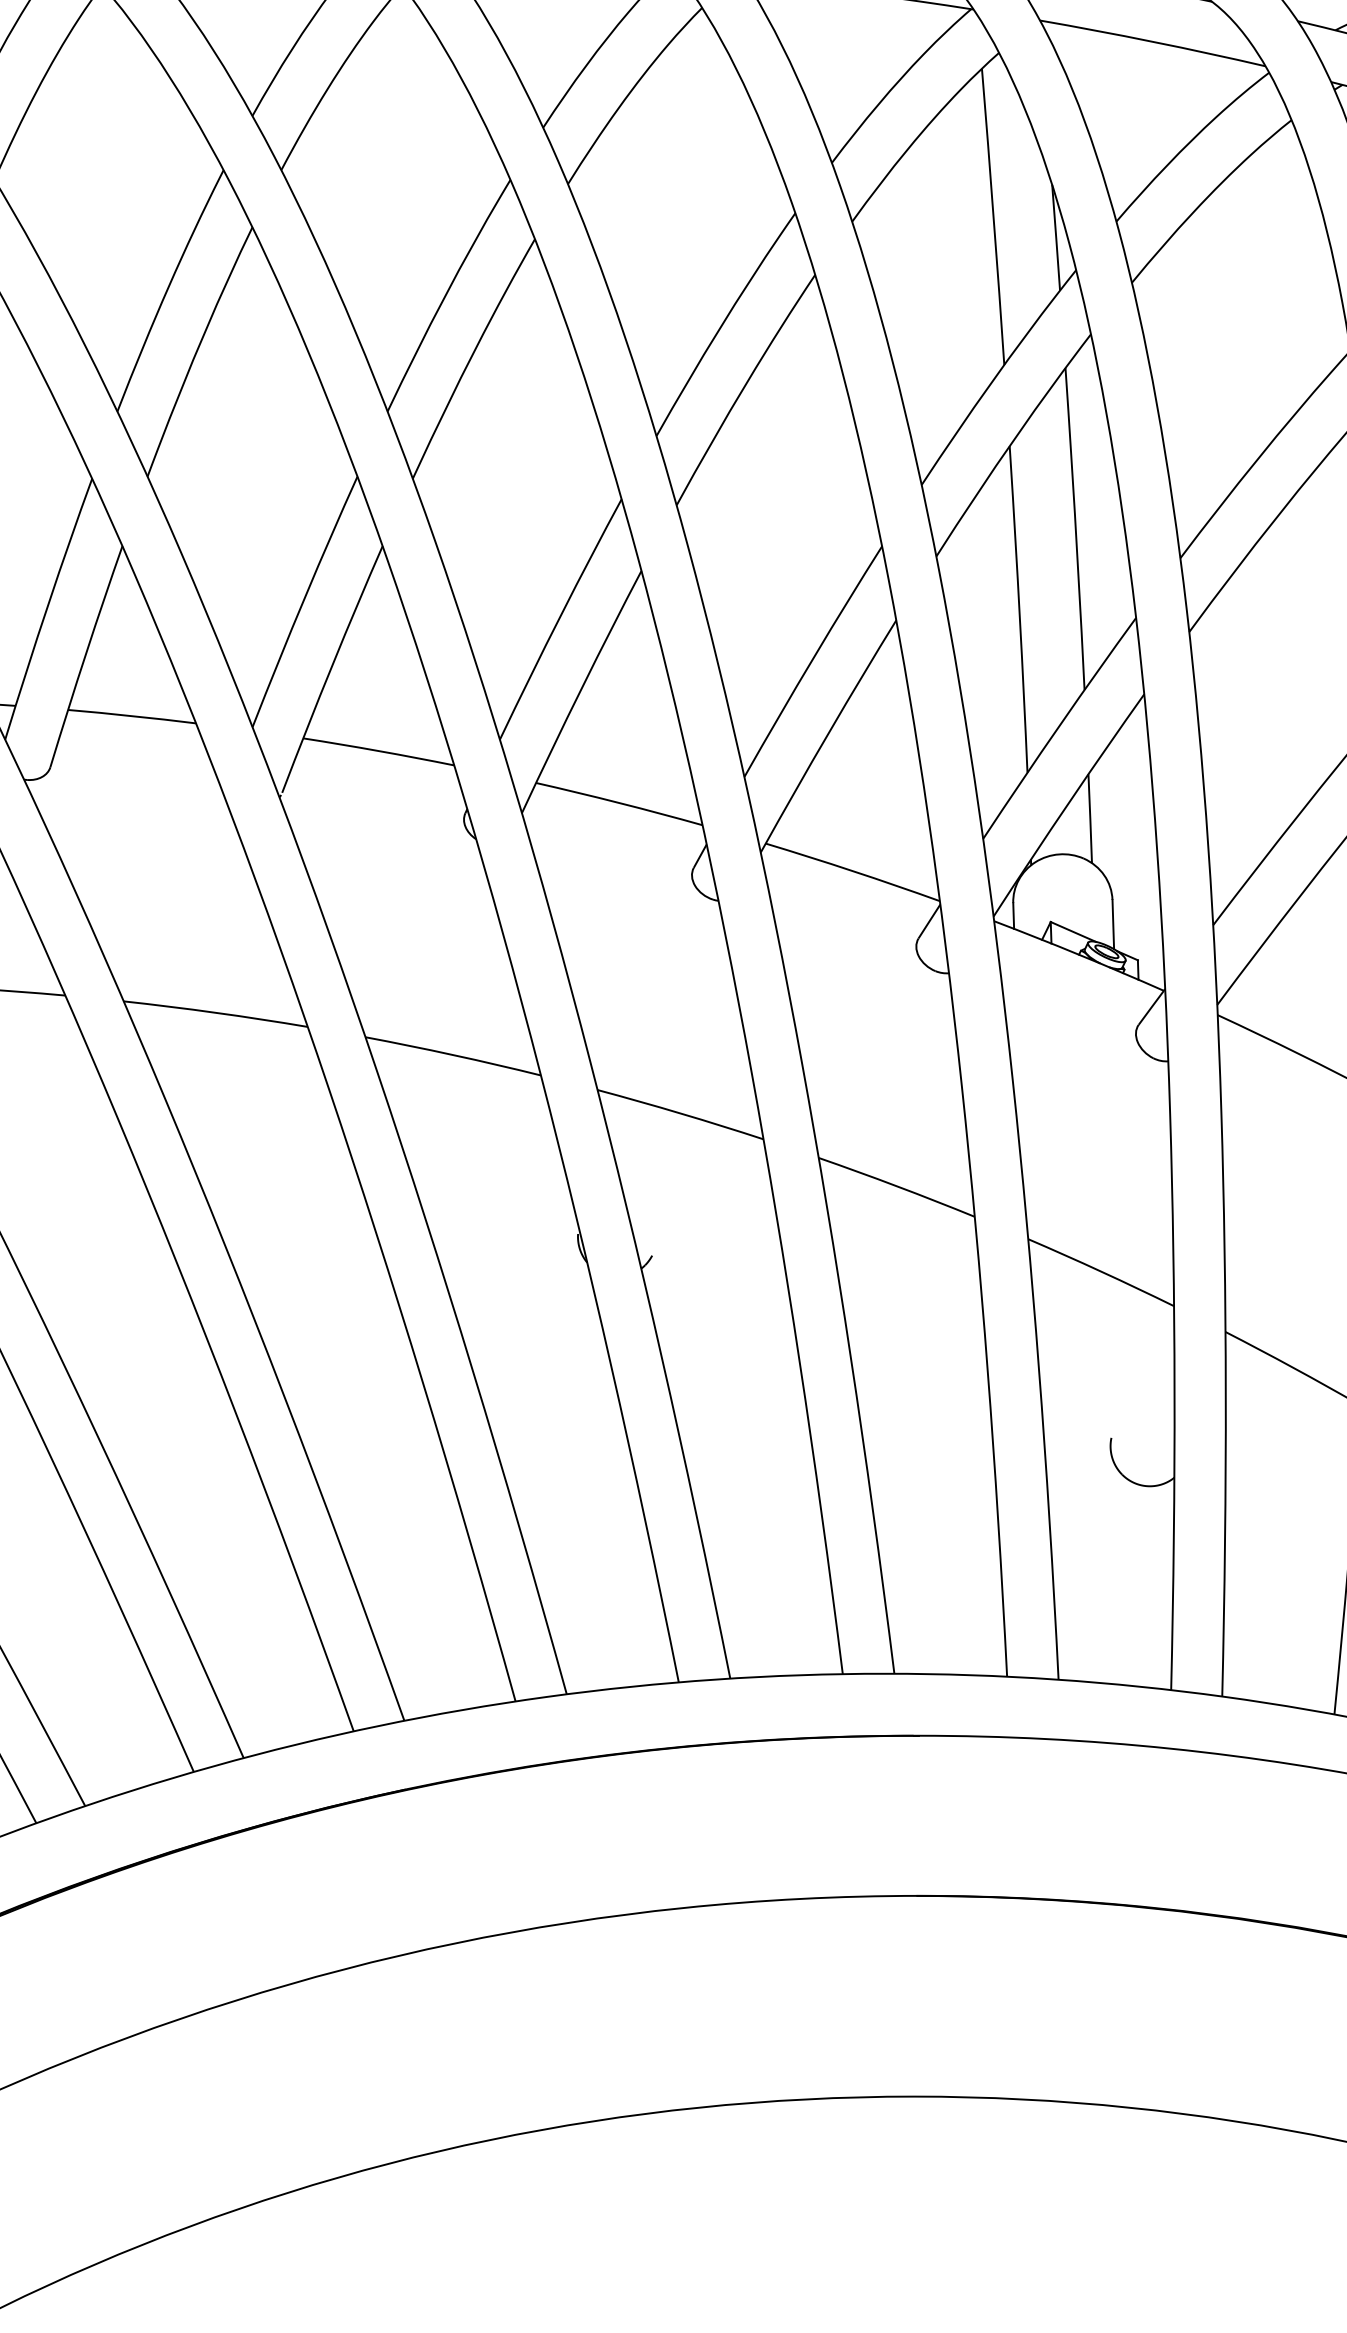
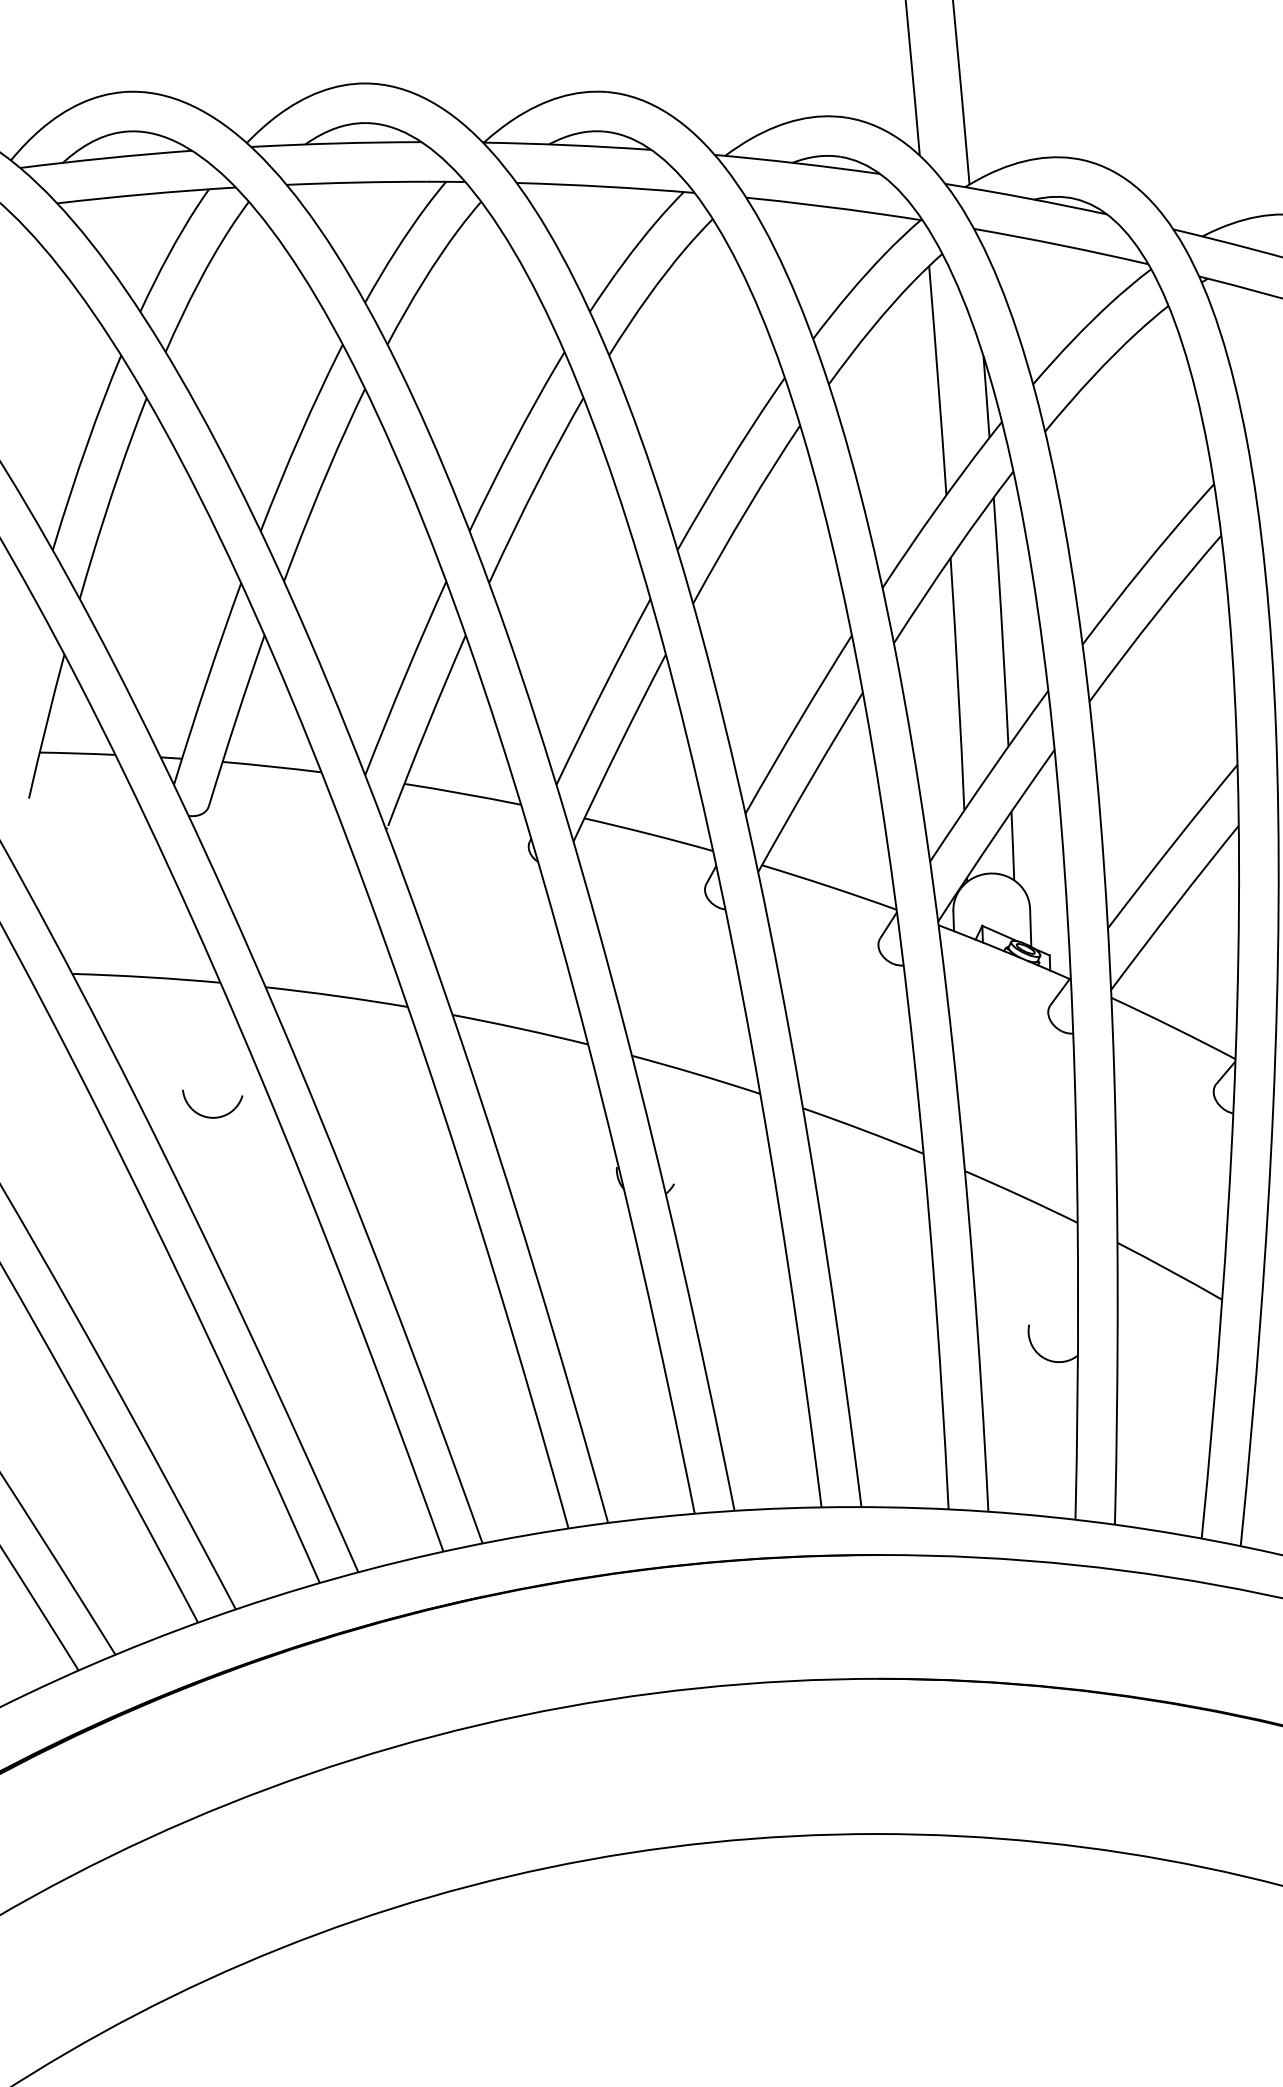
part: (53, 1168) -> (211, 1116), added

